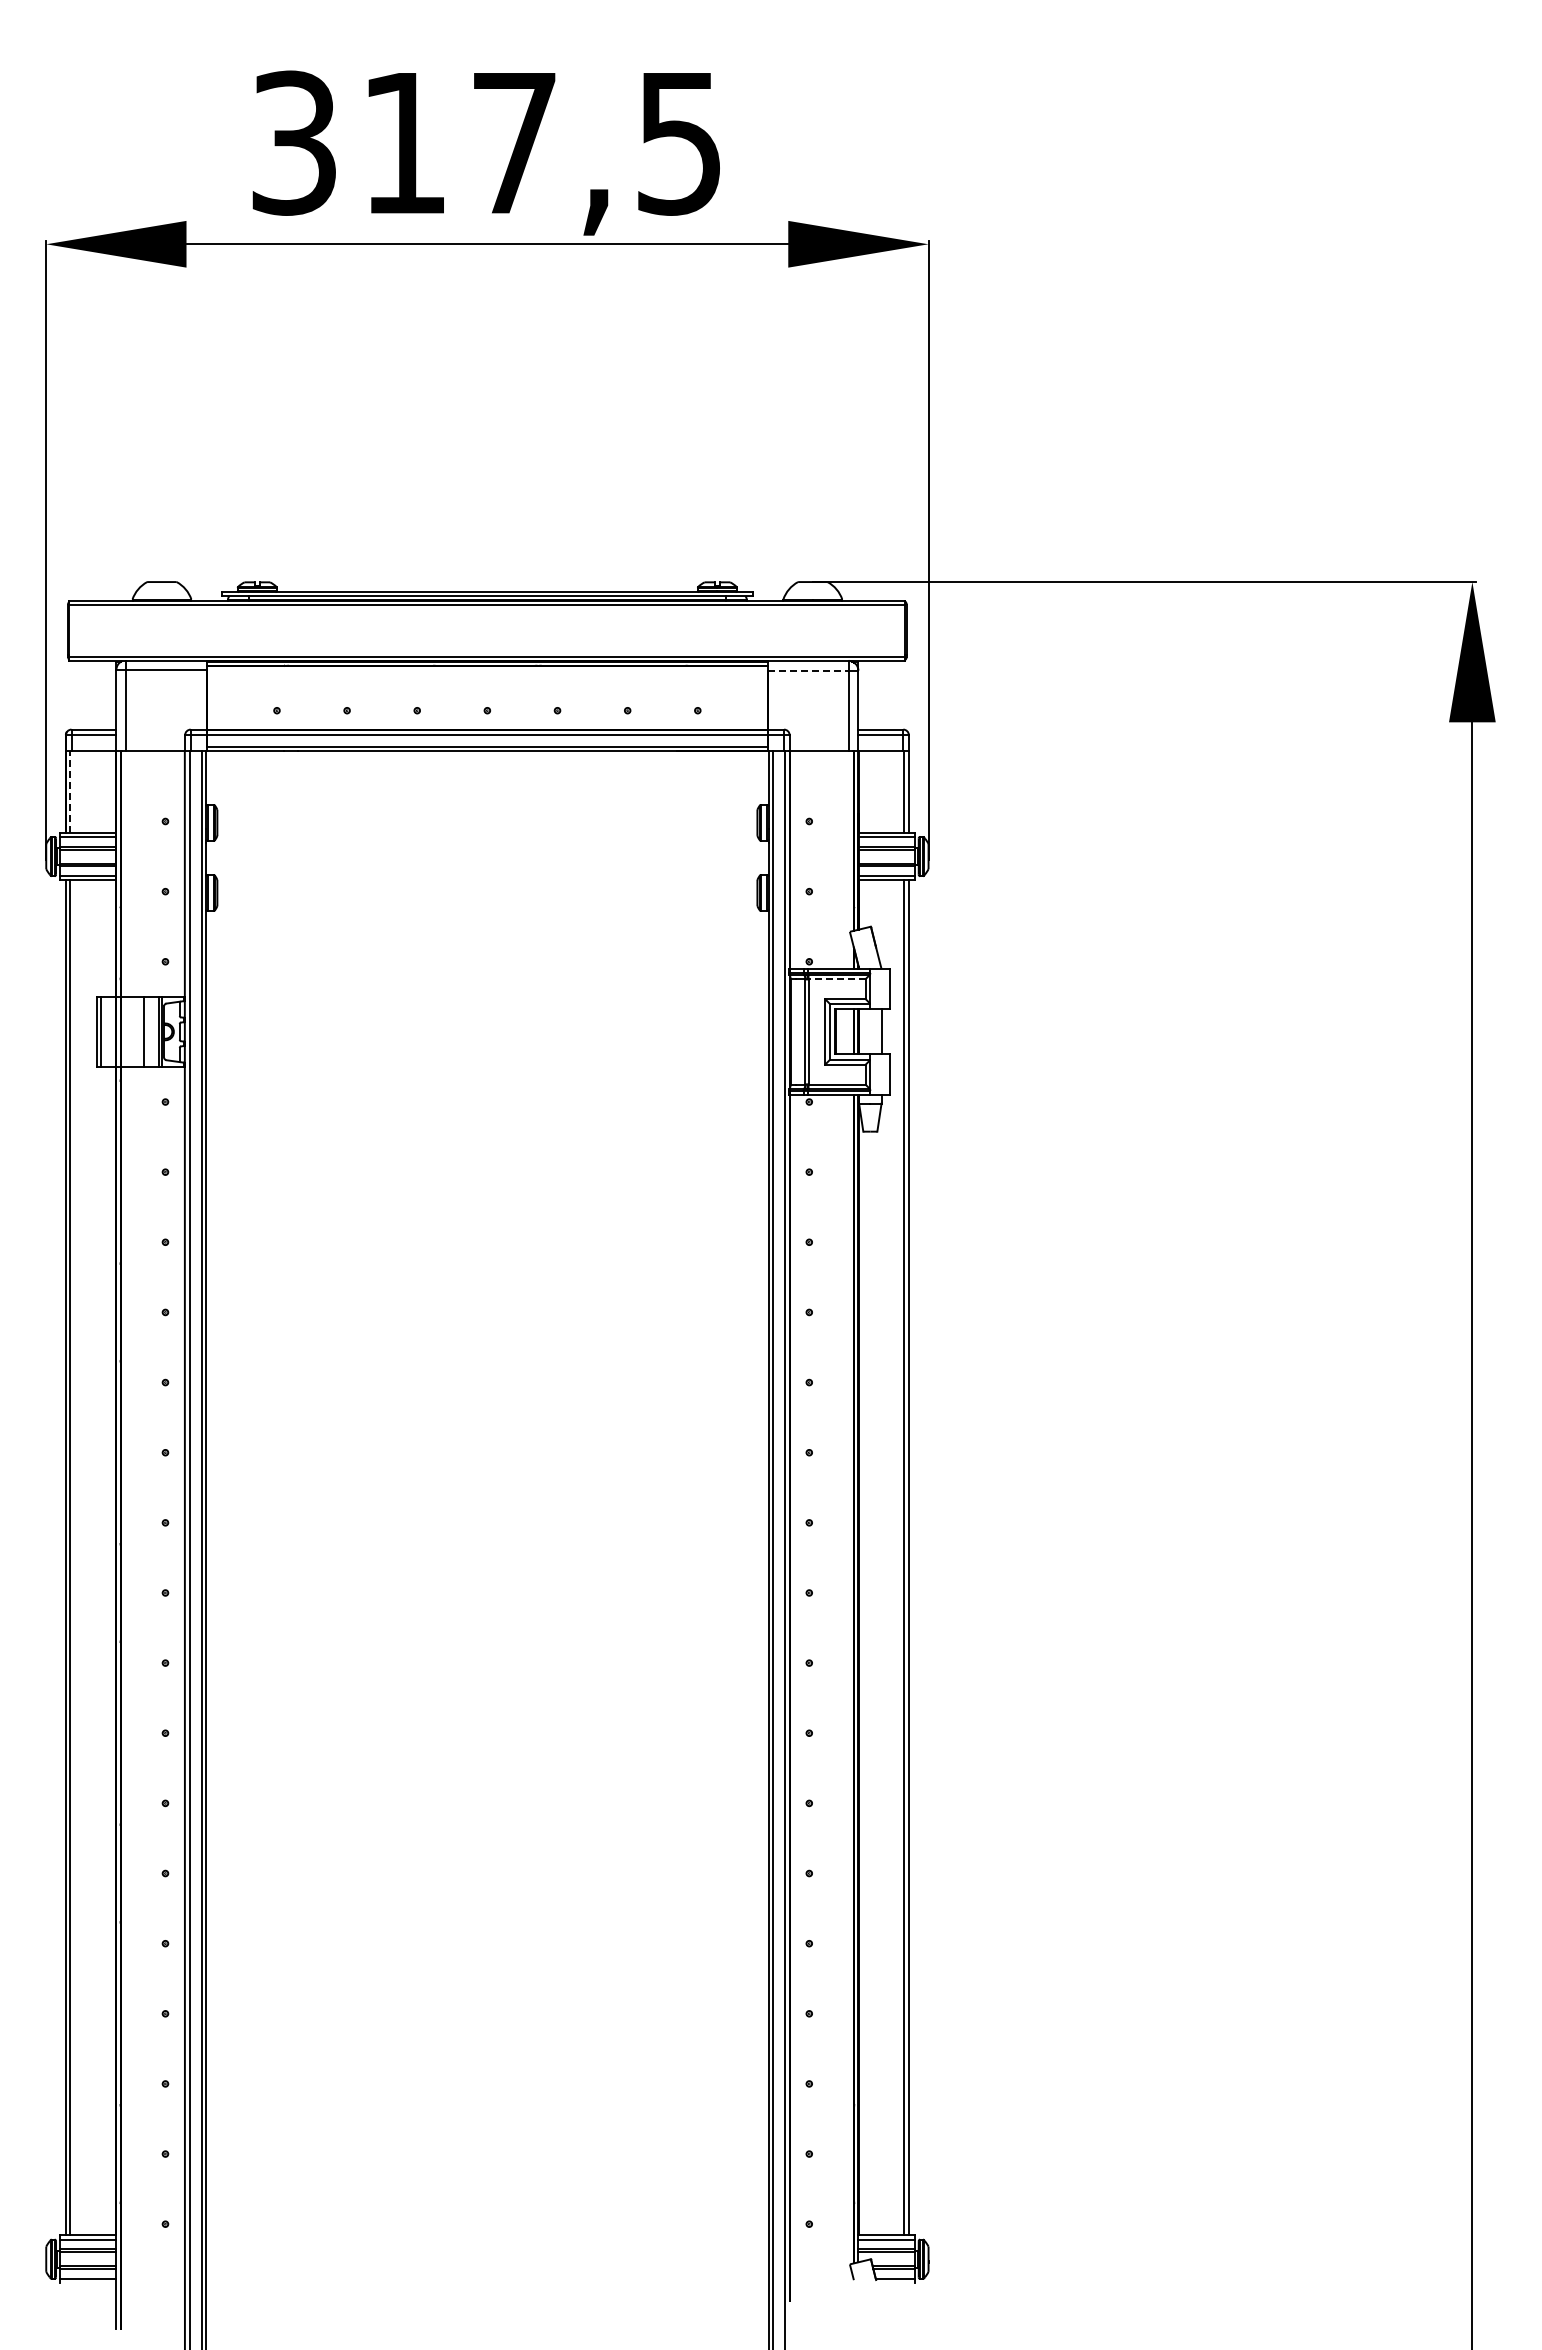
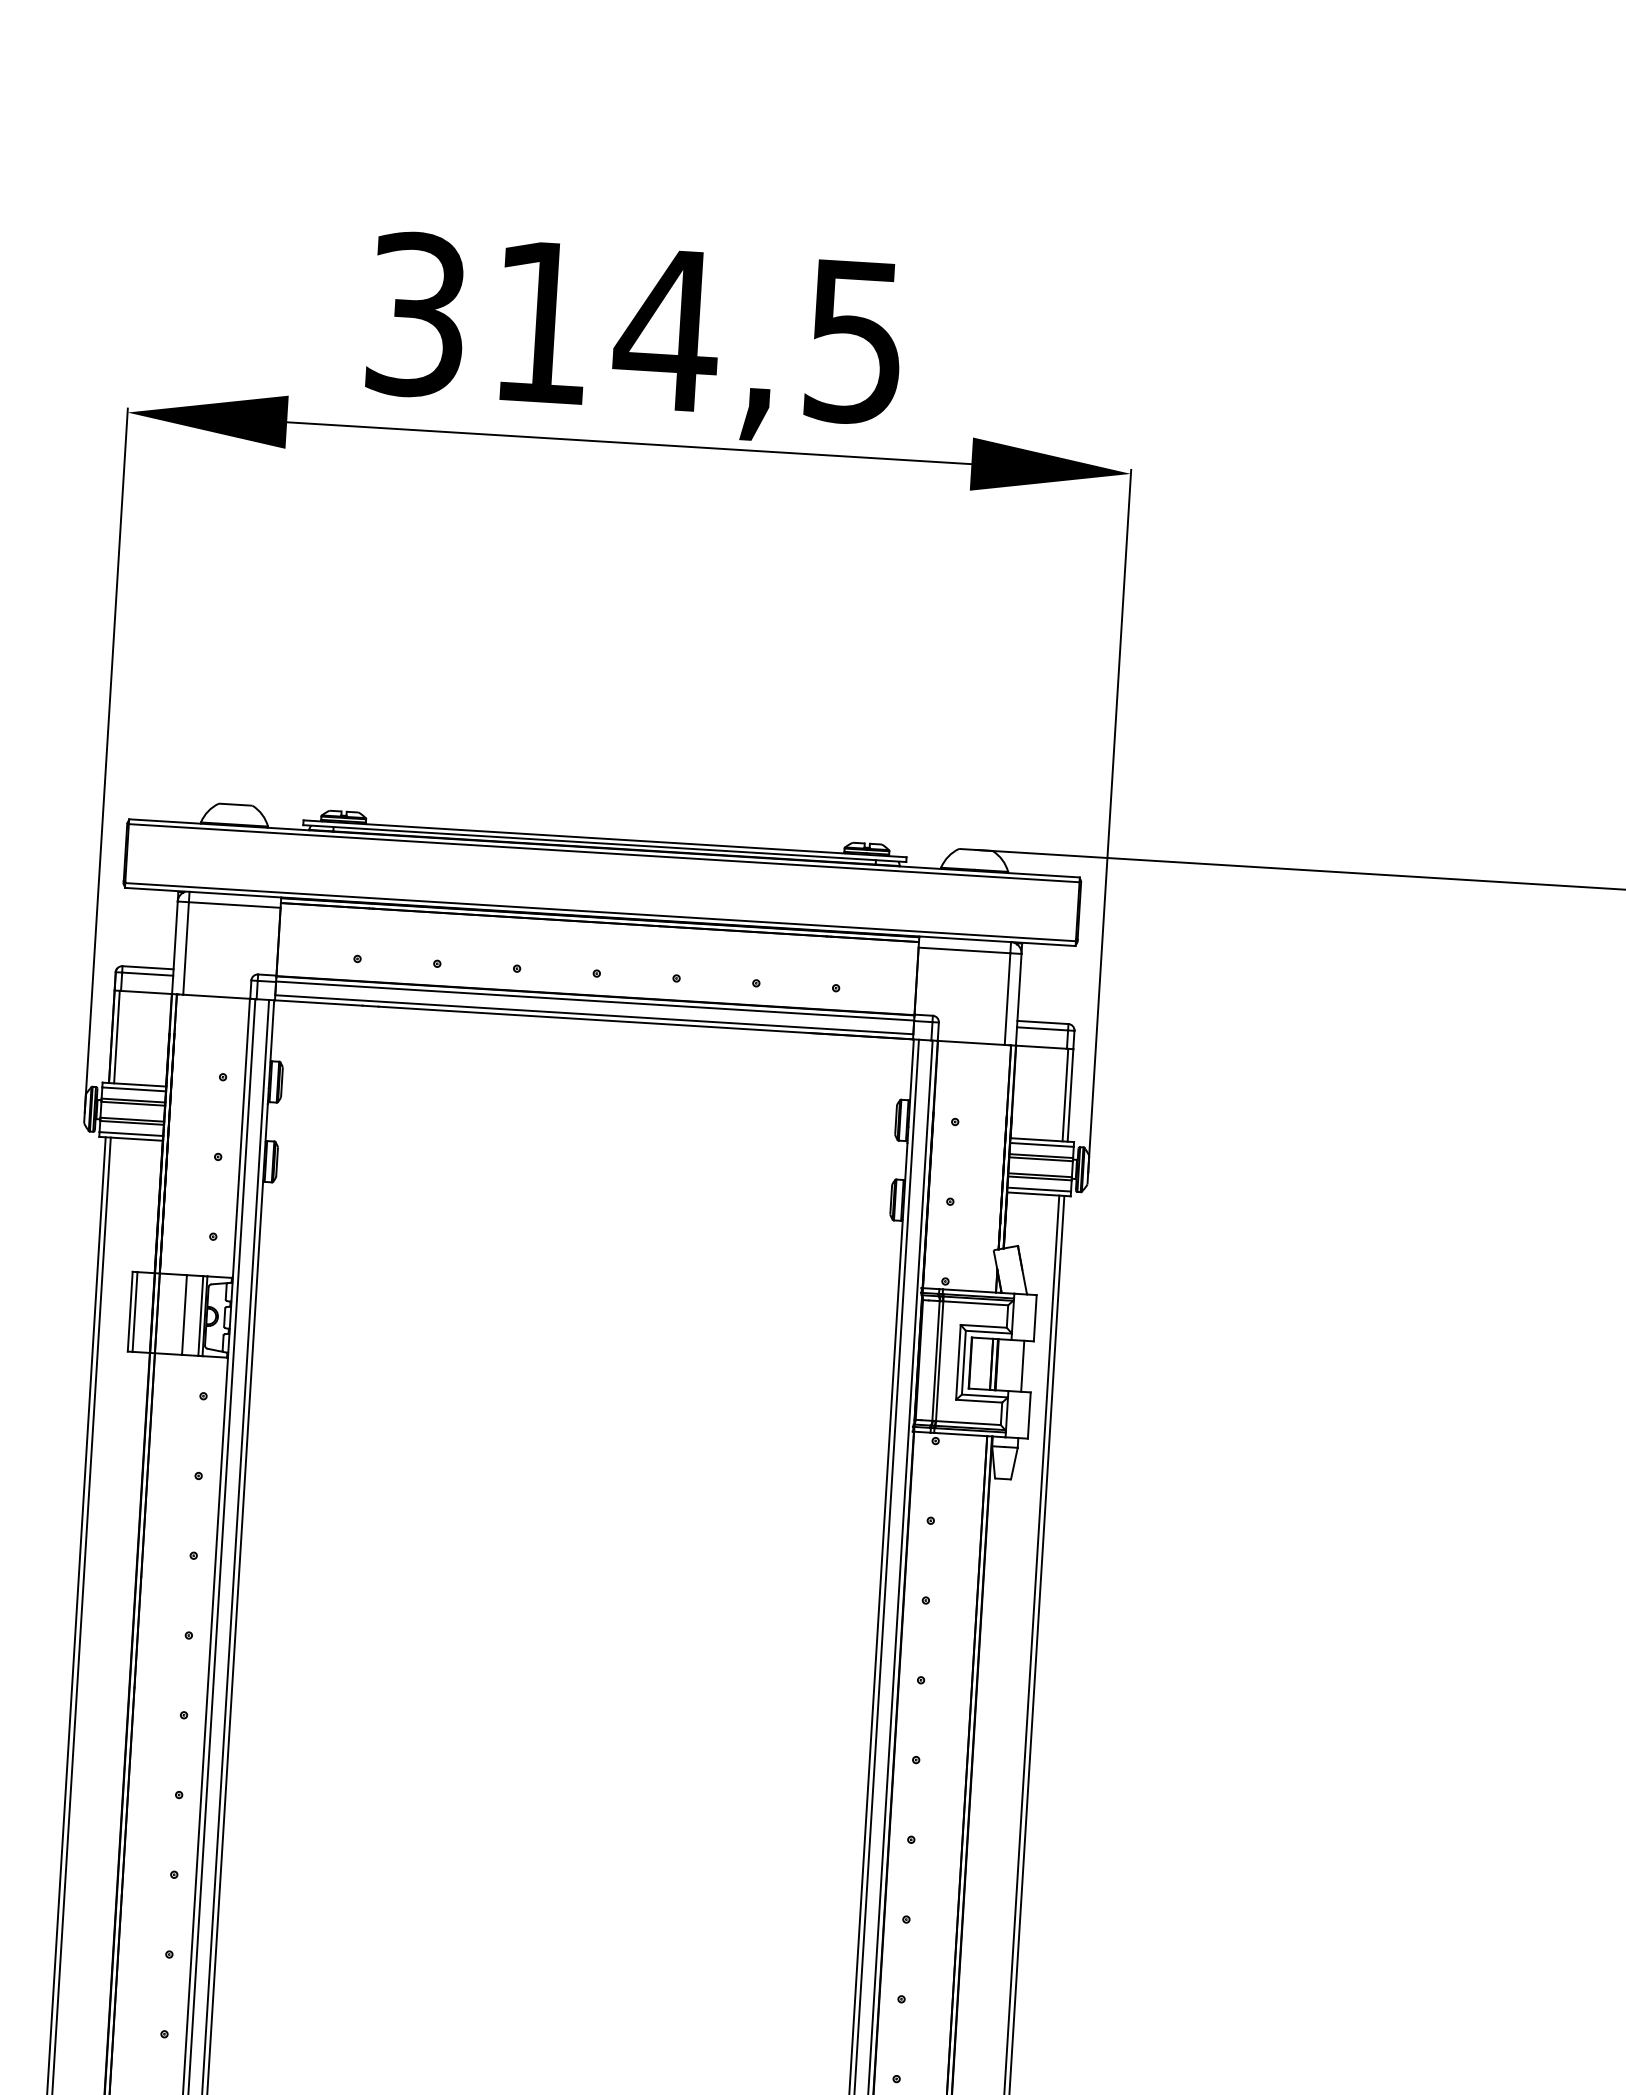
text: (514, 143) -> (667, 330), 317,5 -> 314,5
line: (808, 670) -> (964, 950), dashed -> solid
line: (70, 792) -> (117, 1037), dashed -> solid
line: (837, 979) -> (976, 1303), dashed -> solid

